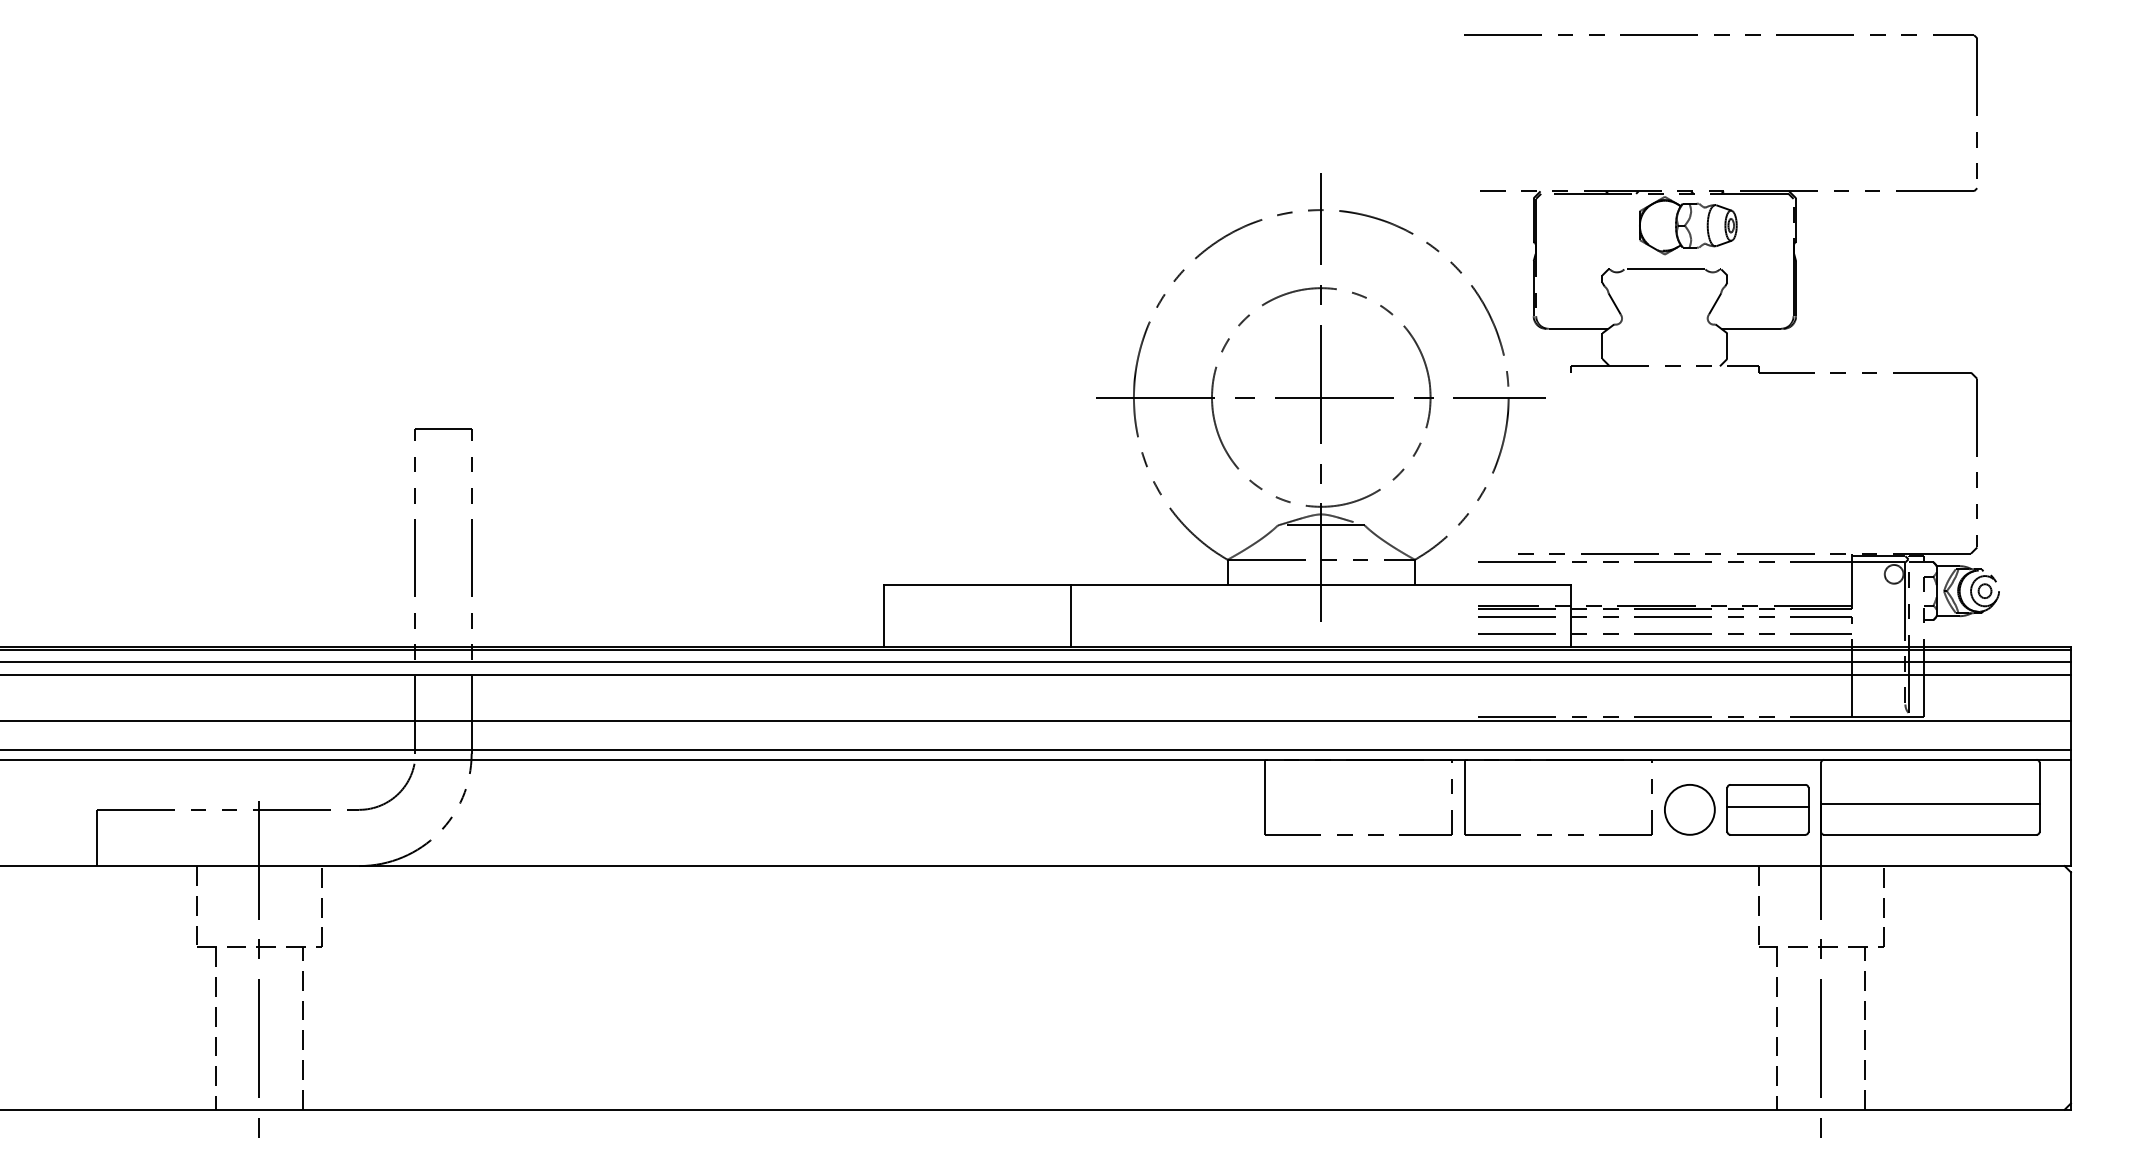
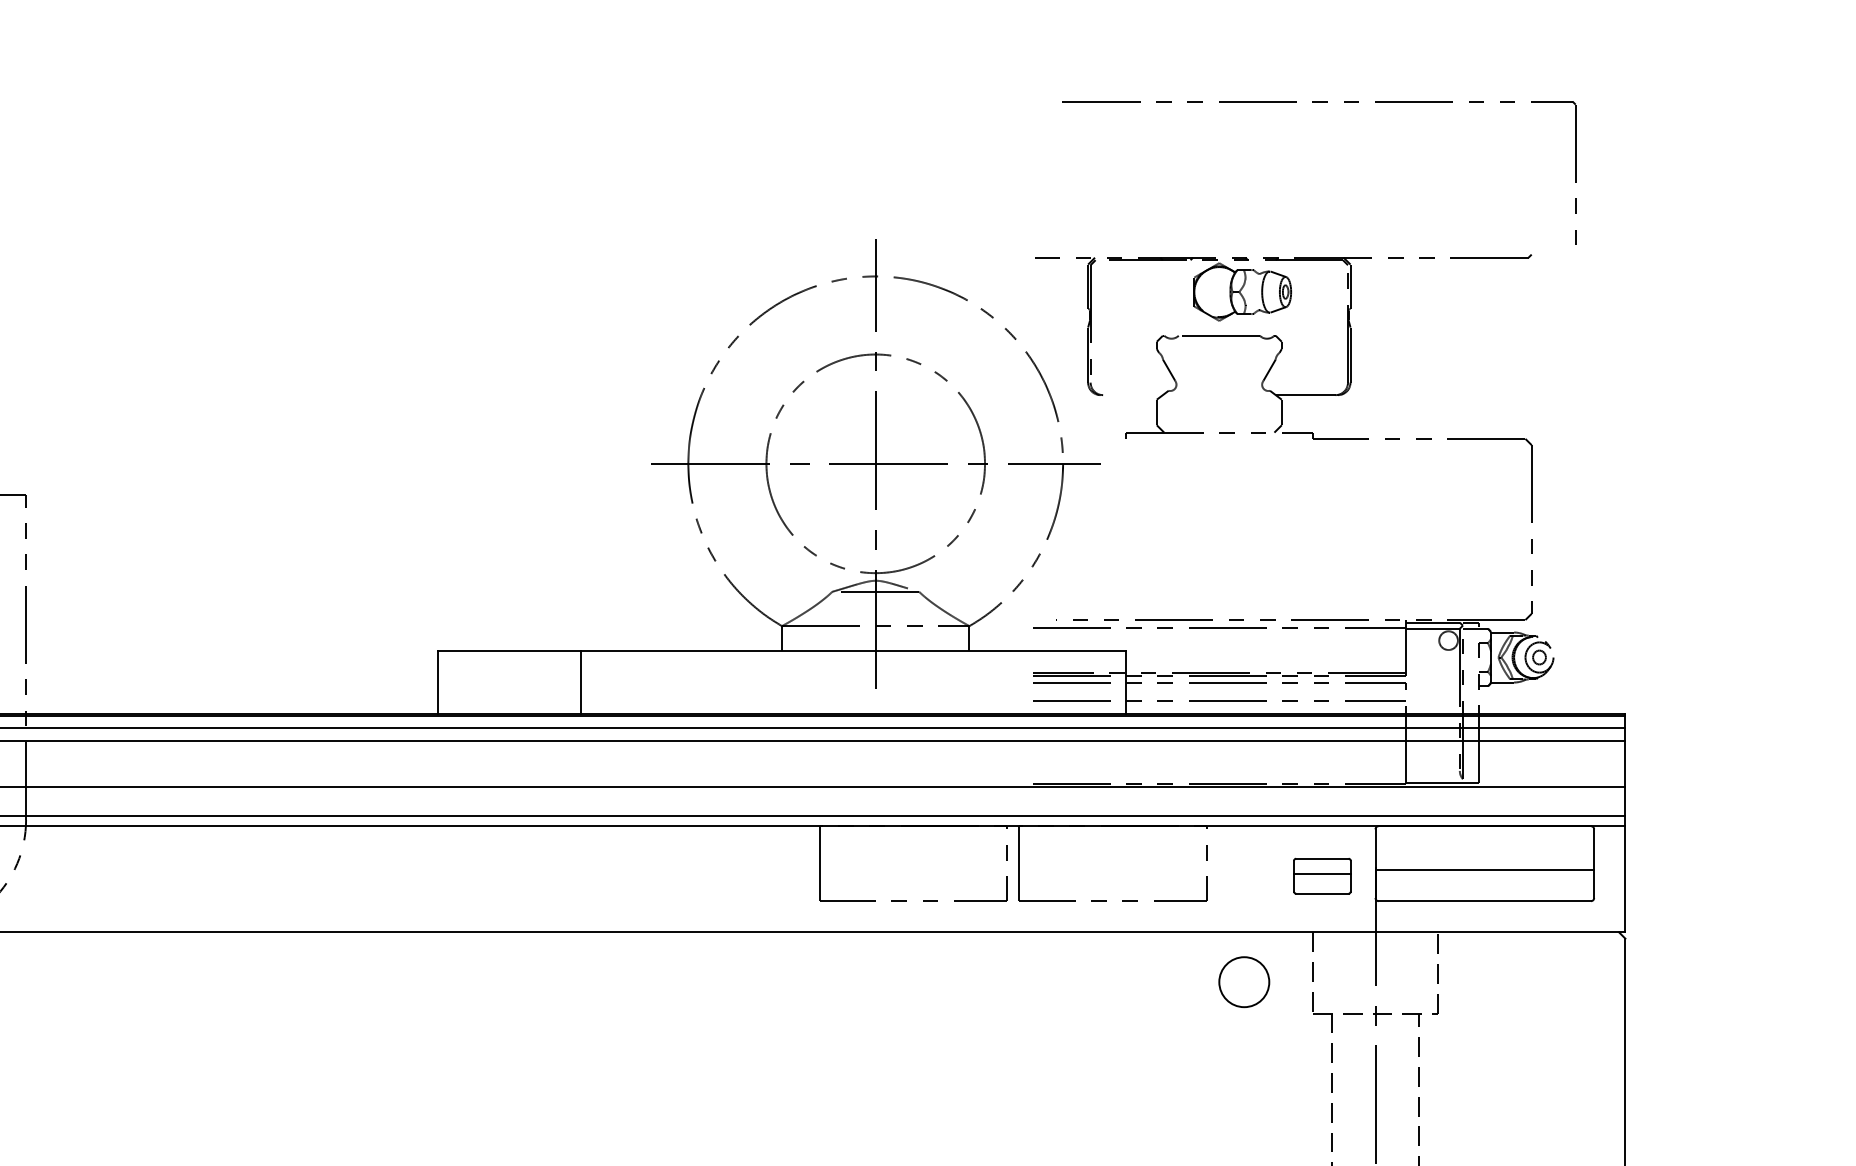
part: (1720, 35) -> (1318, 101), moved
line: (1578, 328) -> (1132, 394), removed
line: (1071, 615) -> (580, 681), moved
circle: (1689, 809) -> (1243, 981), moved
part: (1767, 809) -> (1321, 875), size x0.7

